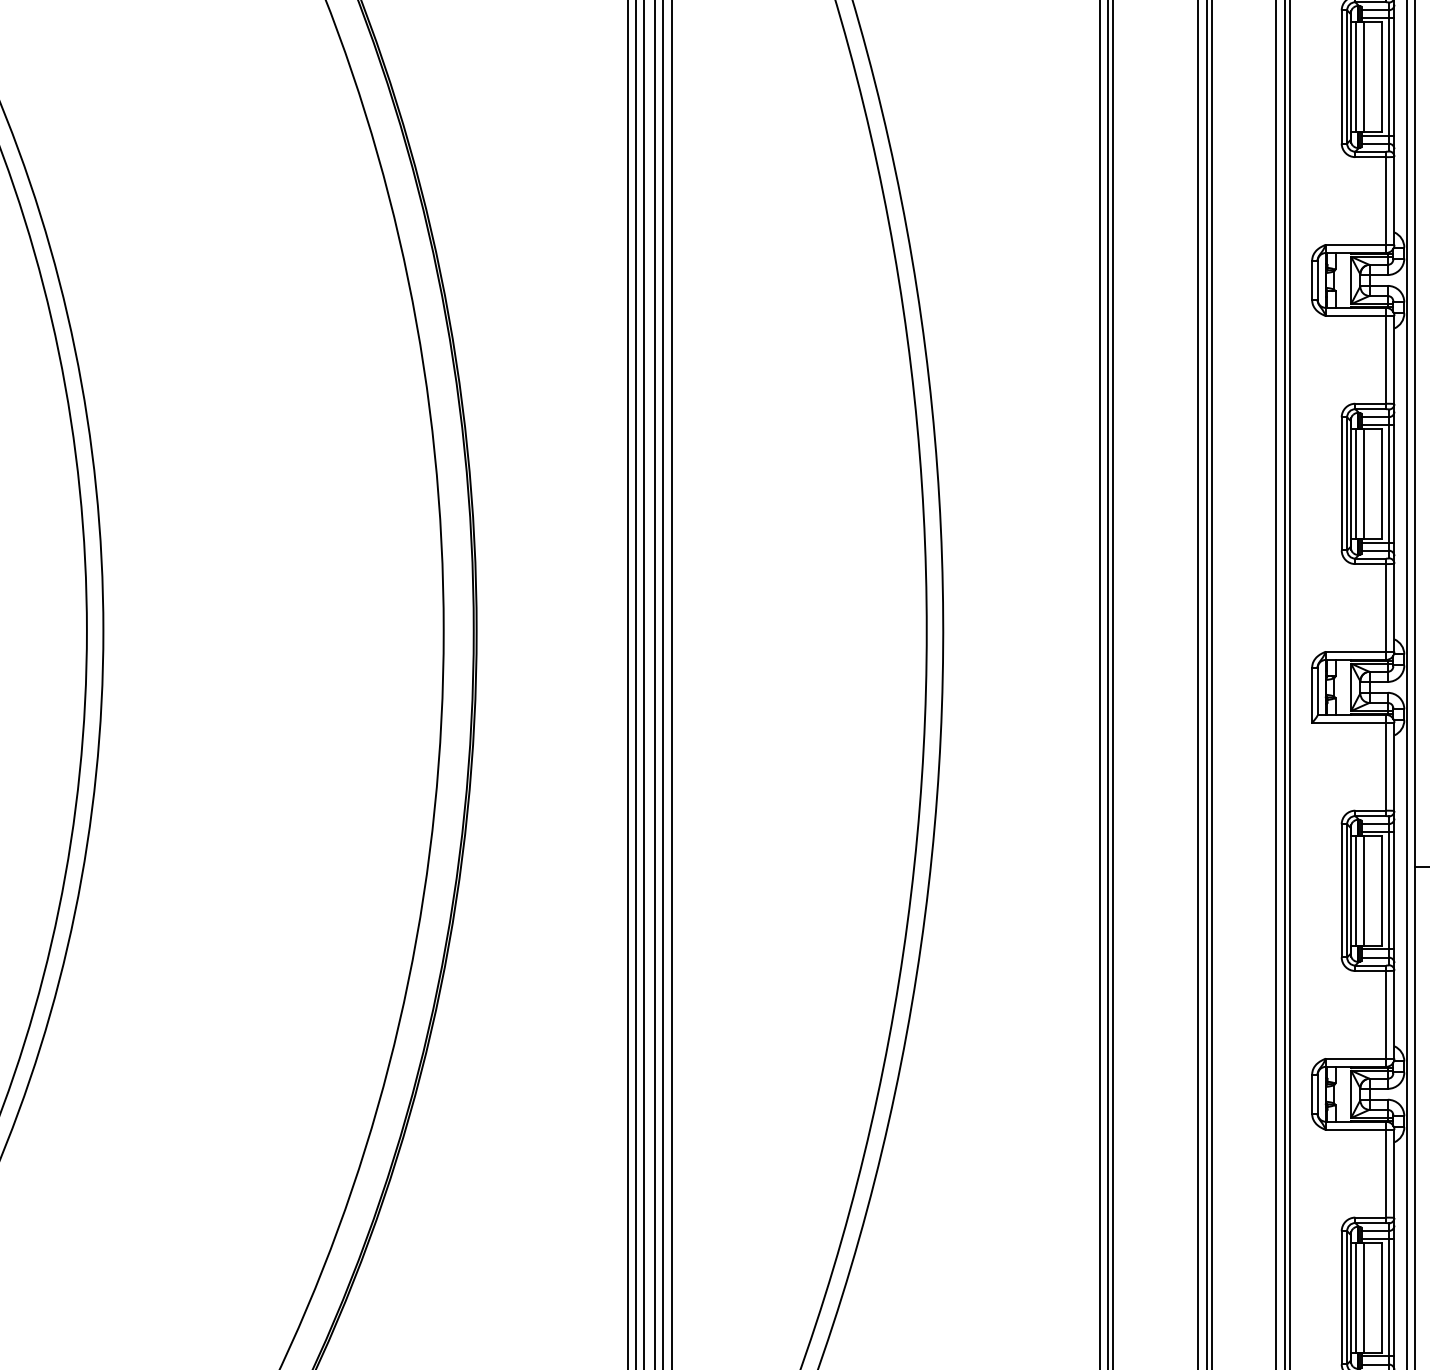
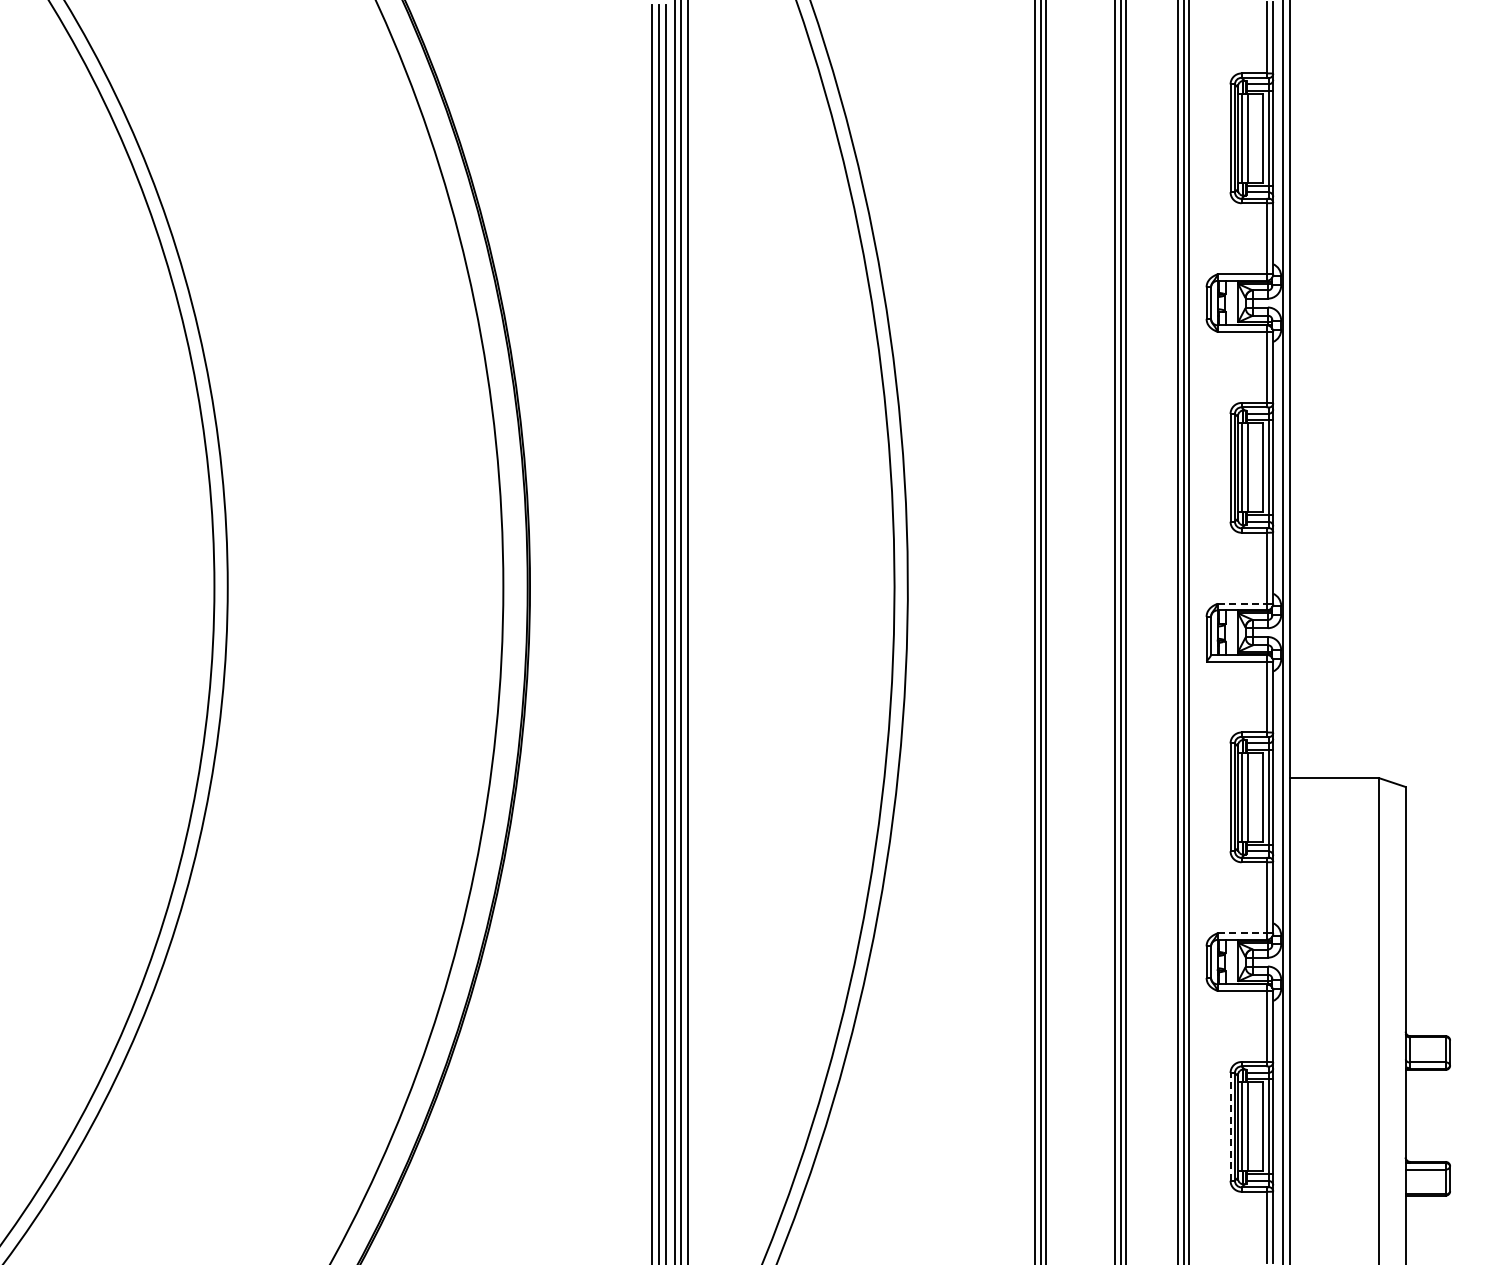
line: (1356, 651) -> (1242, 603), solid -> dashed
line: (1356, 1058) -> (1242, 933), solid -> dashed
line: (1341, 1297) -> (1230, 1126), solid -> dashed

